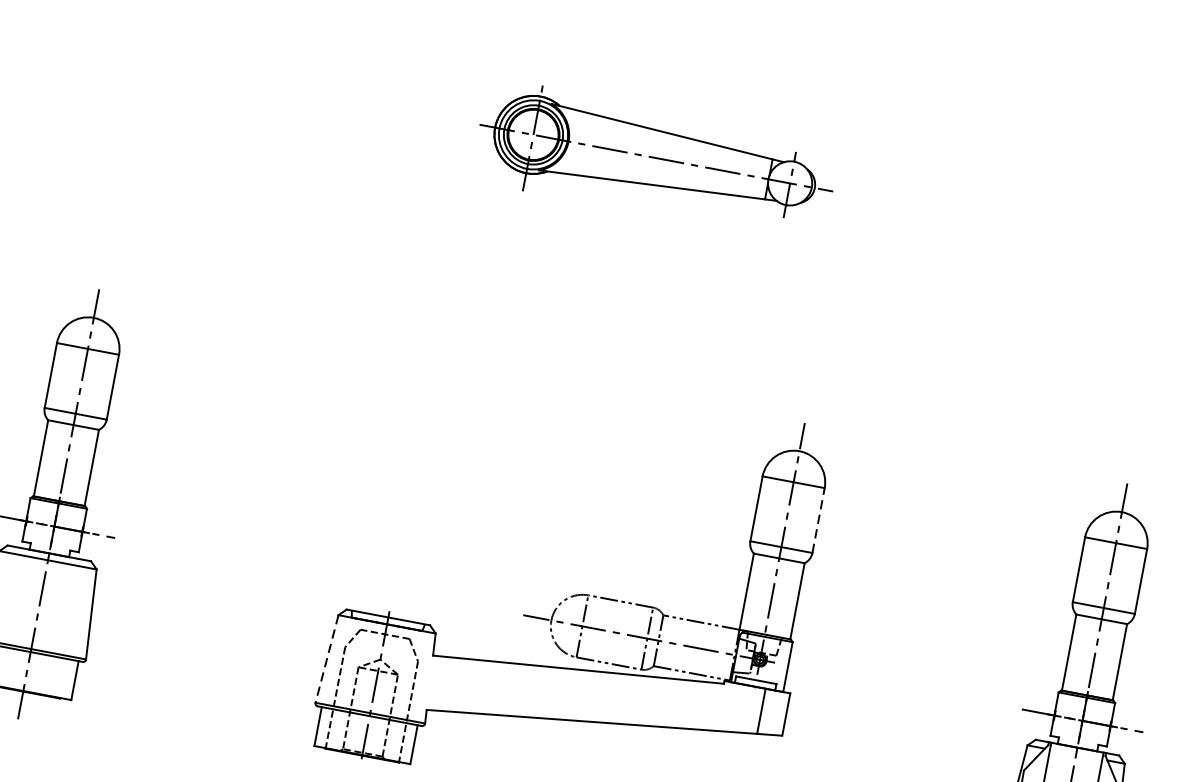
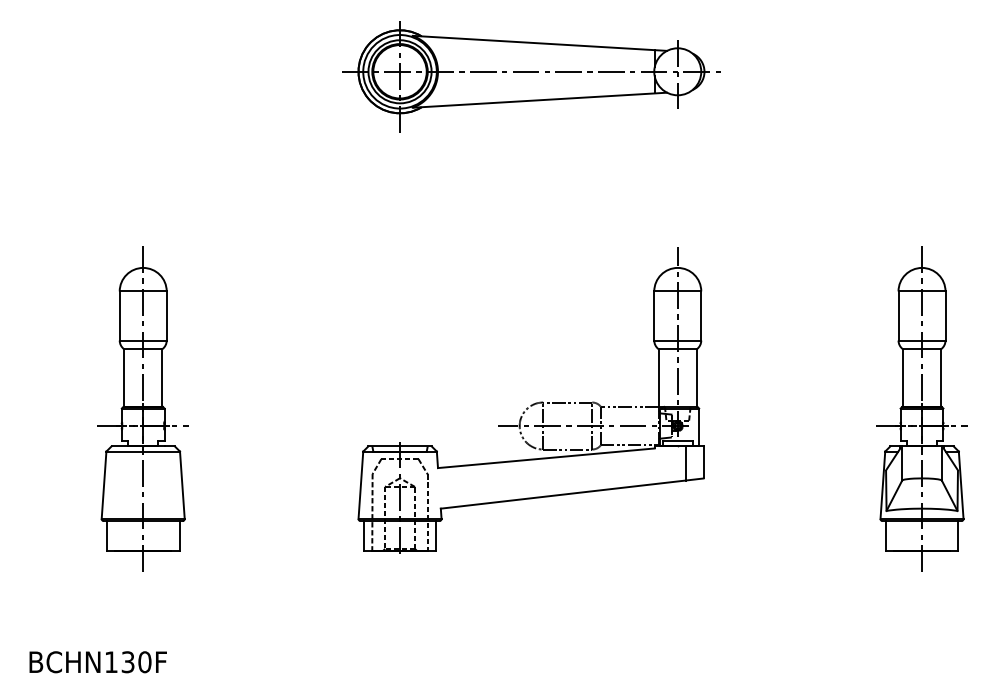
part: (654, 162) -> (531, 76), size x1.43
line: (818, 521) -> (701, 316), dashed -> solid
line: (326, 659) -> (360, 485), dashed -> solid

